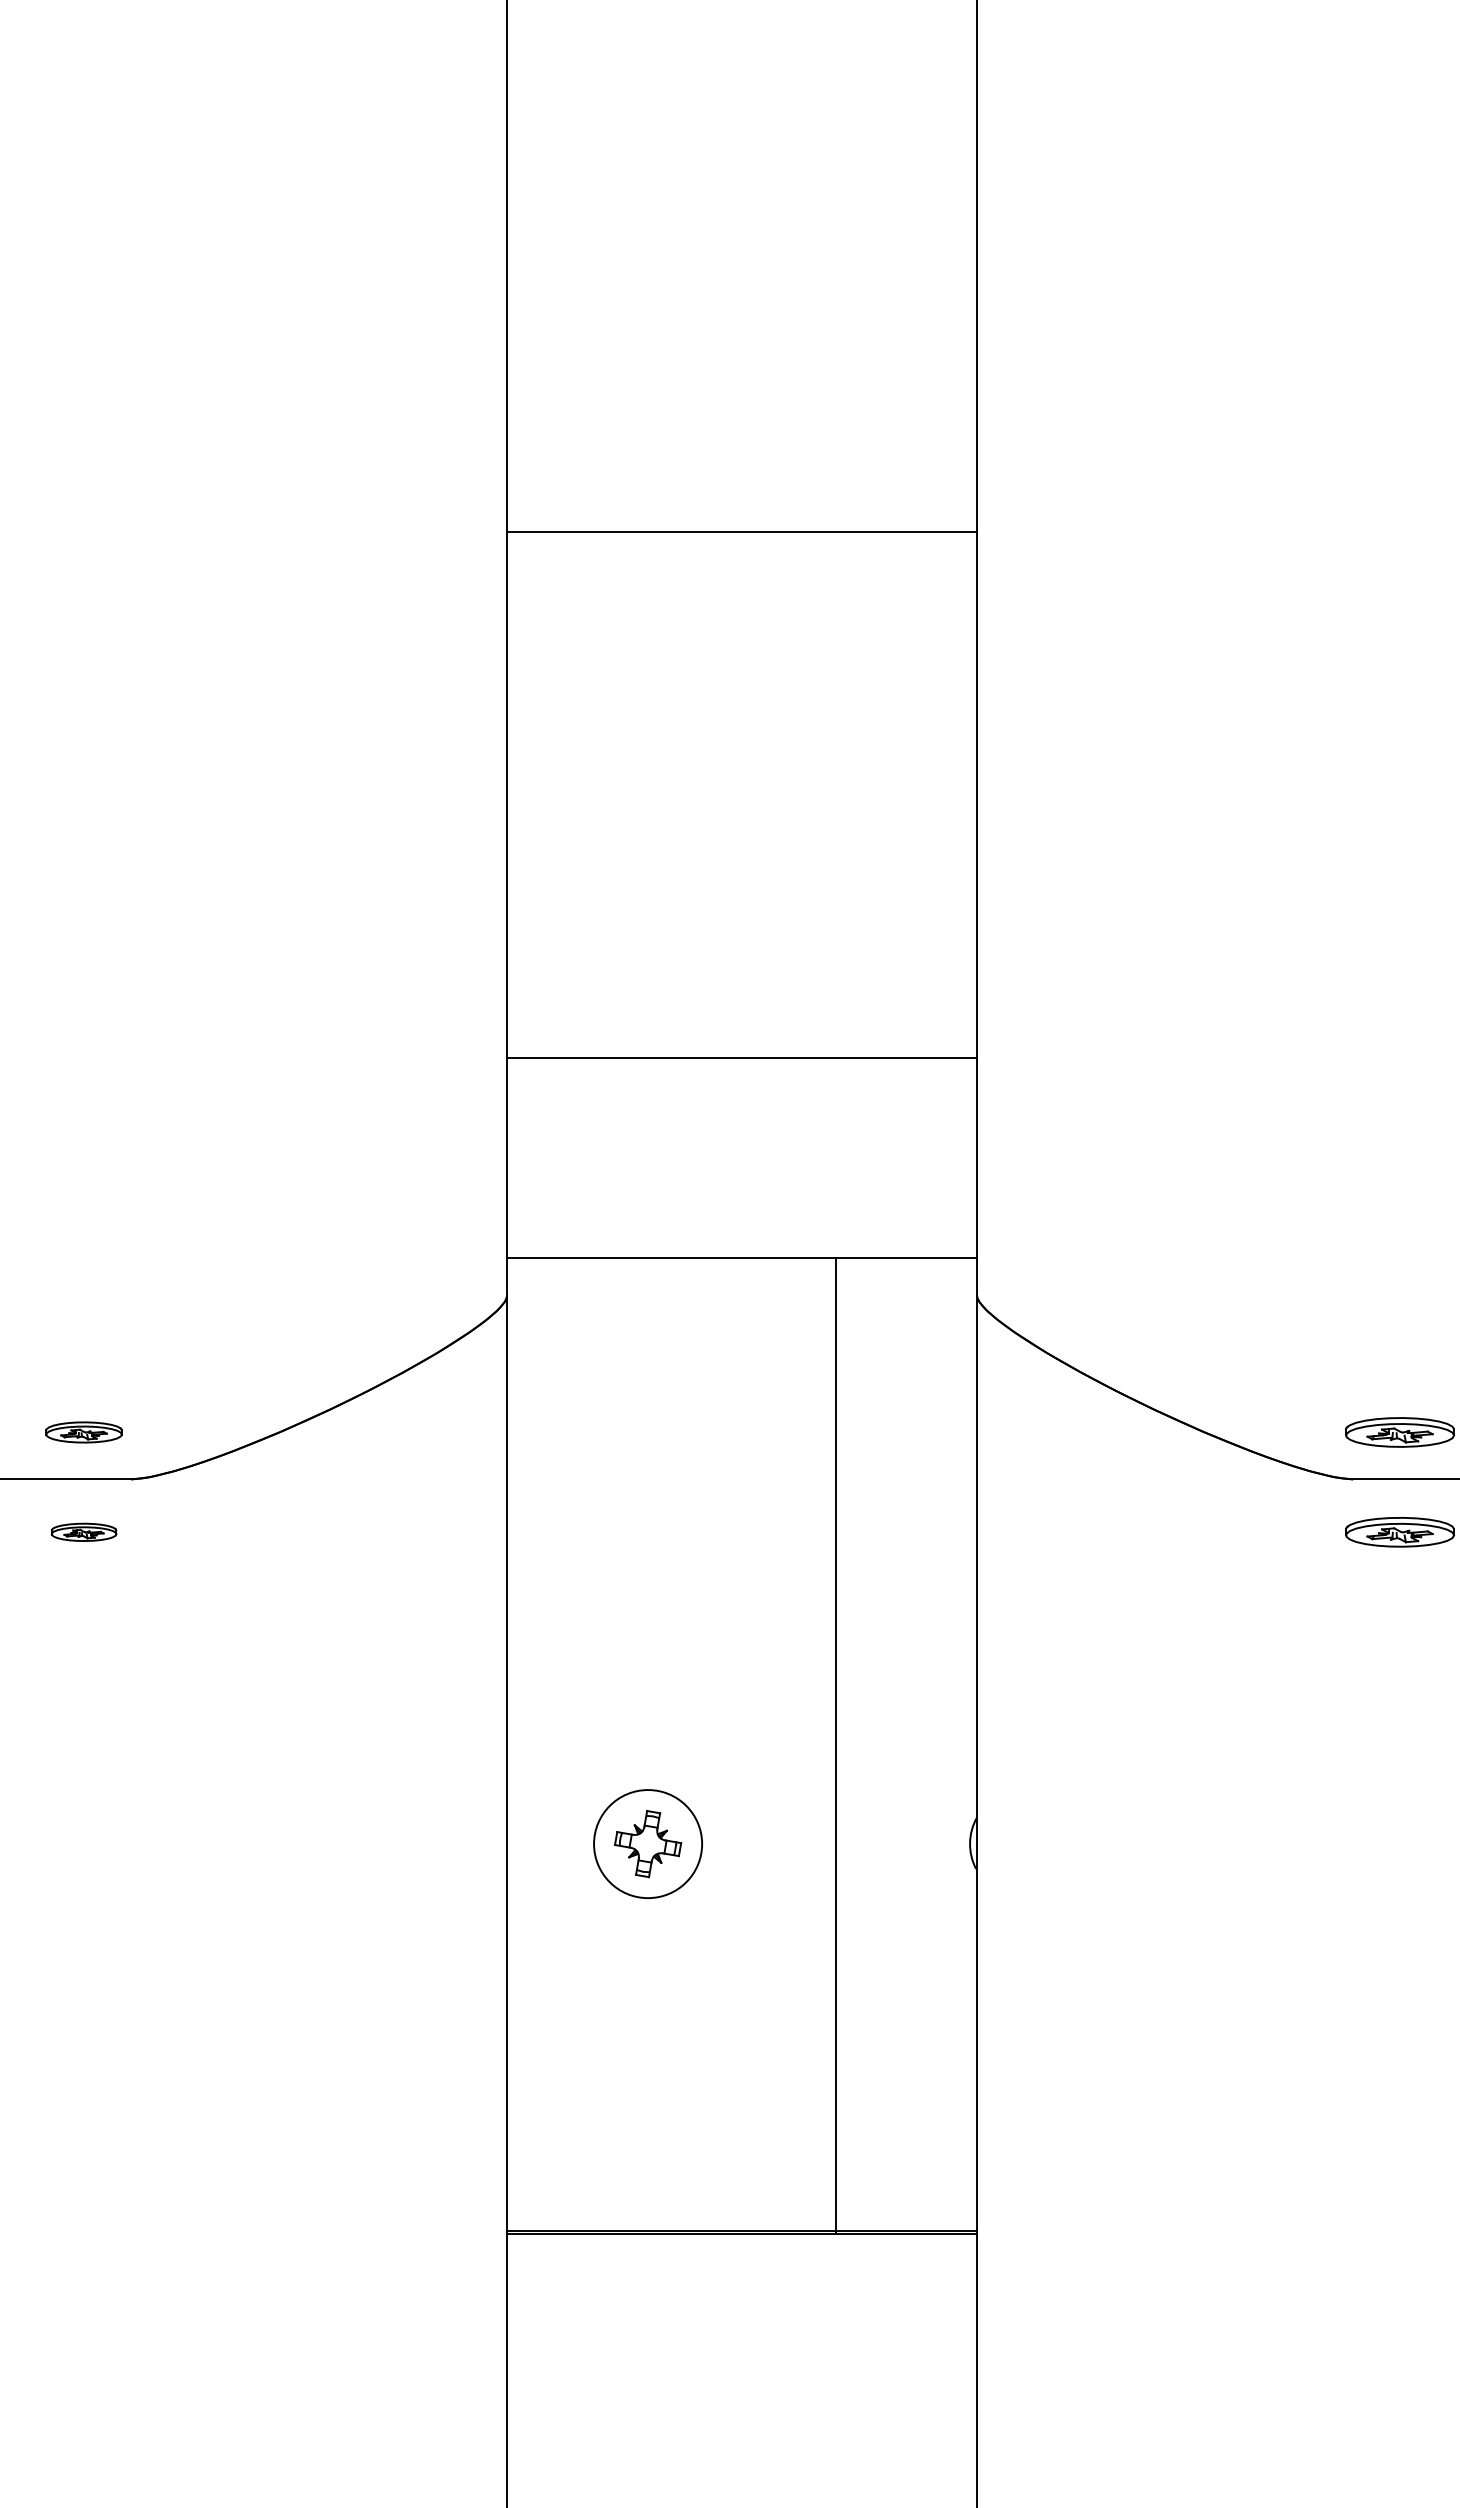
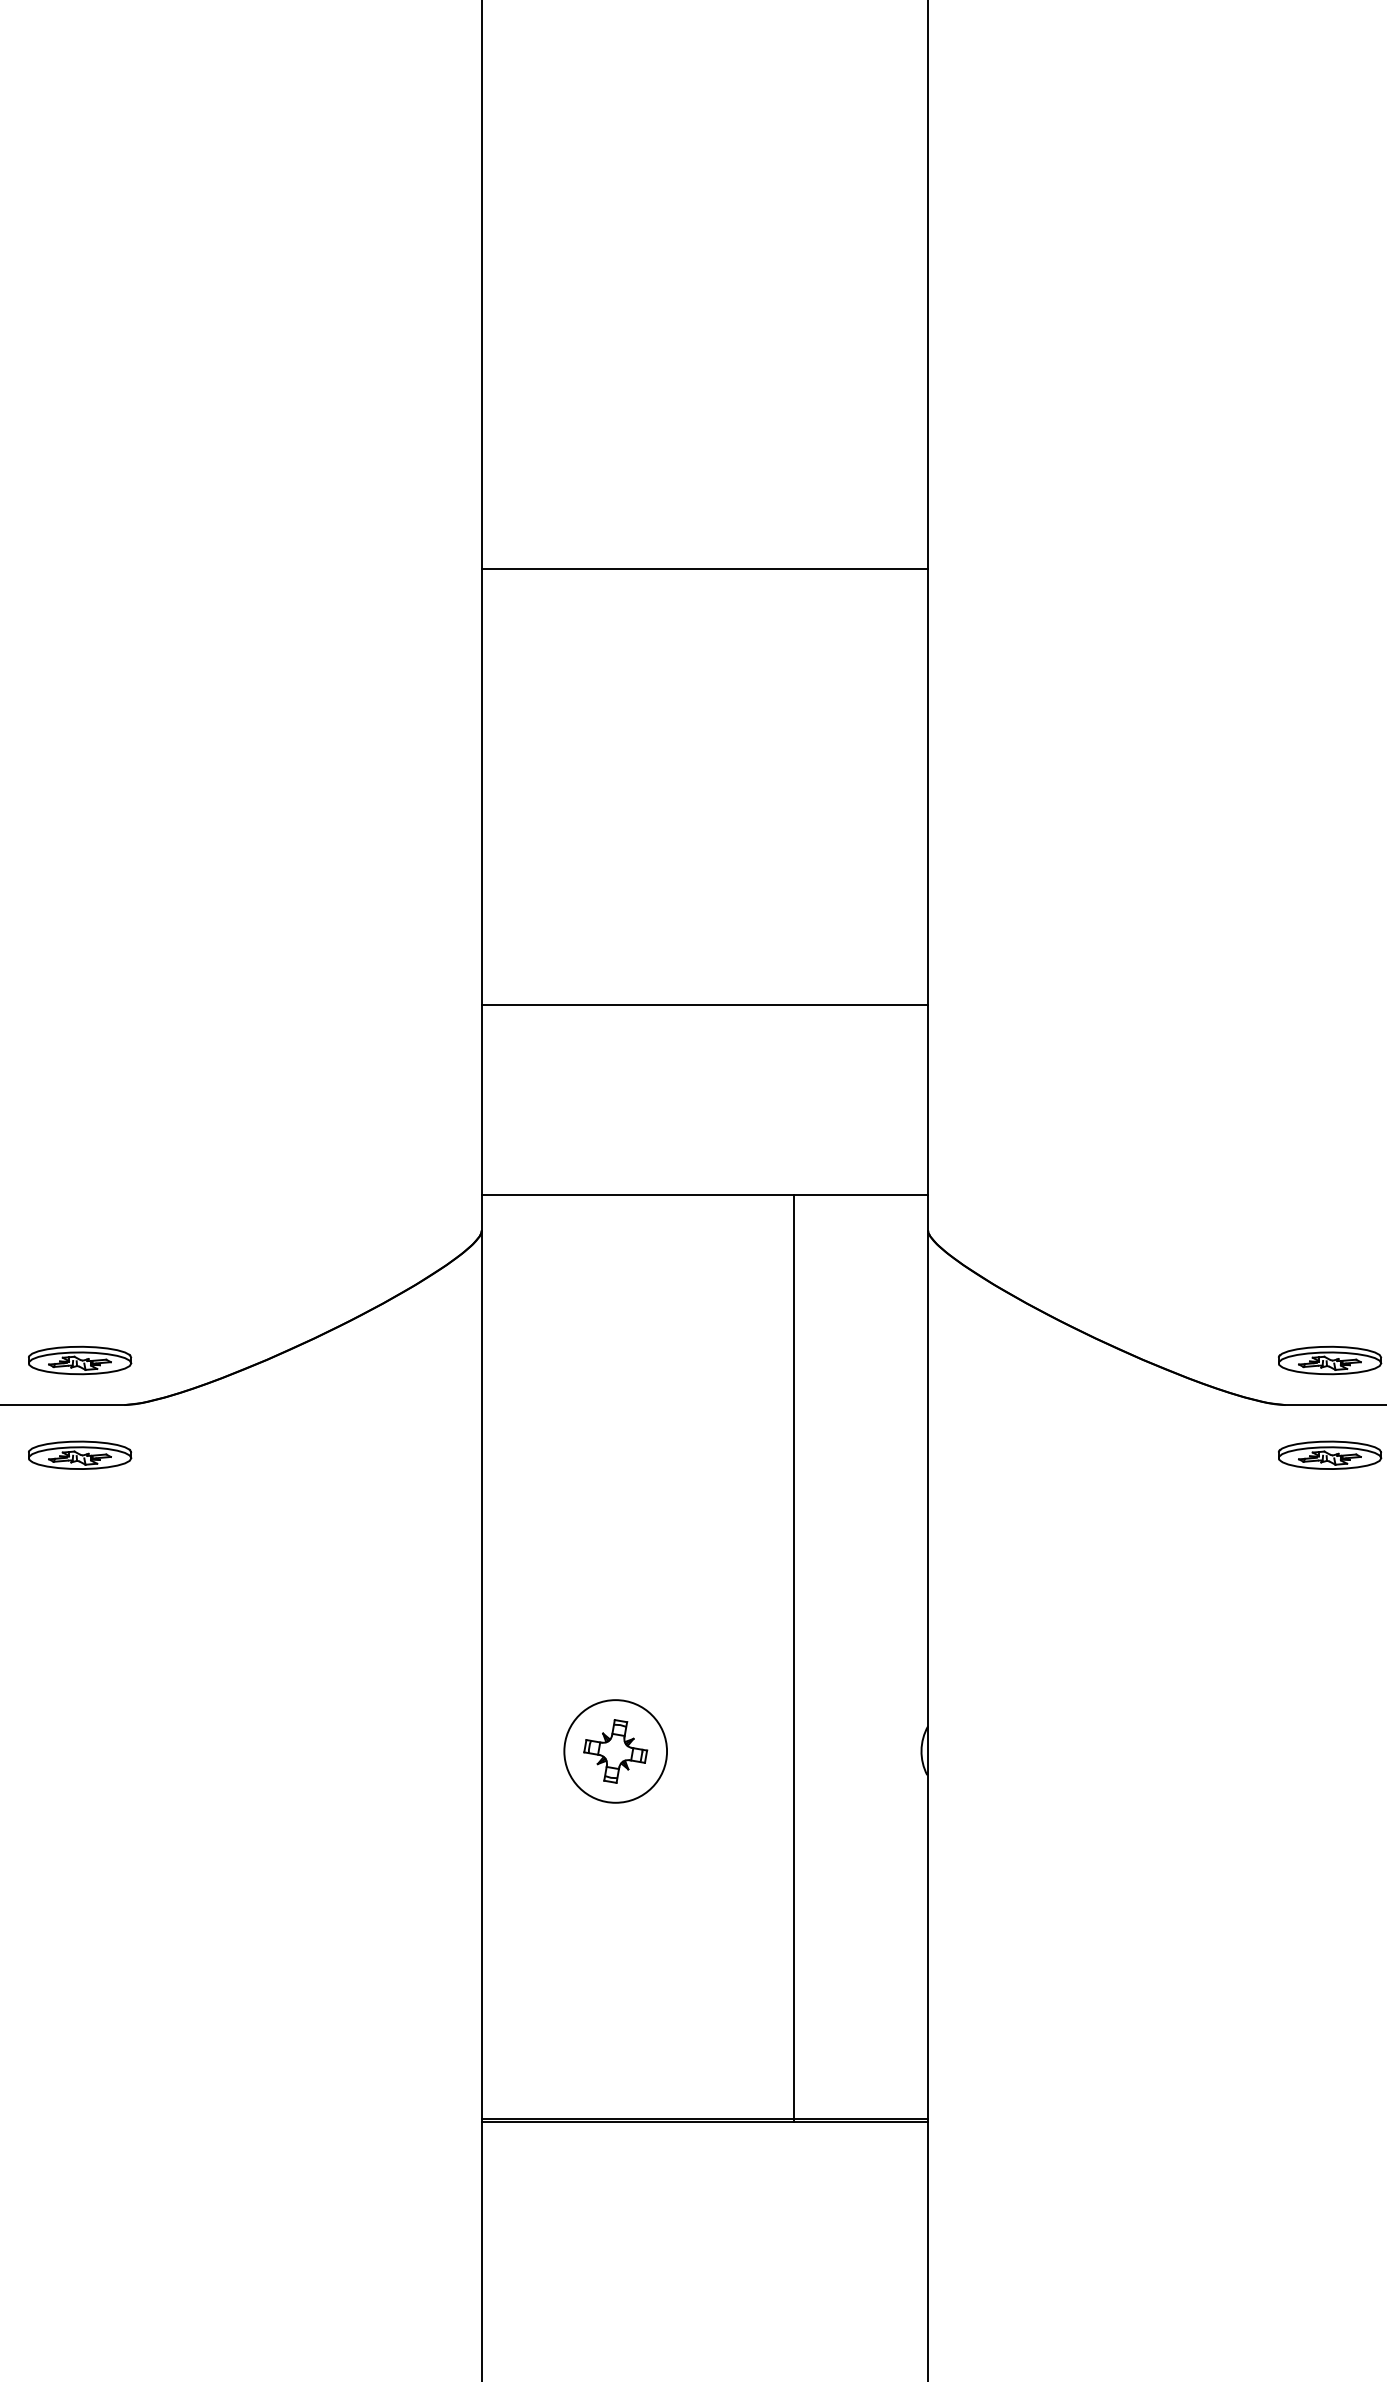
line: (742, 531) -> (705, 568), moved
part: (83, 1432) -> (79, 1360), size x1.43
part: (83, 1532) -> (79, 1455), size x1.67

